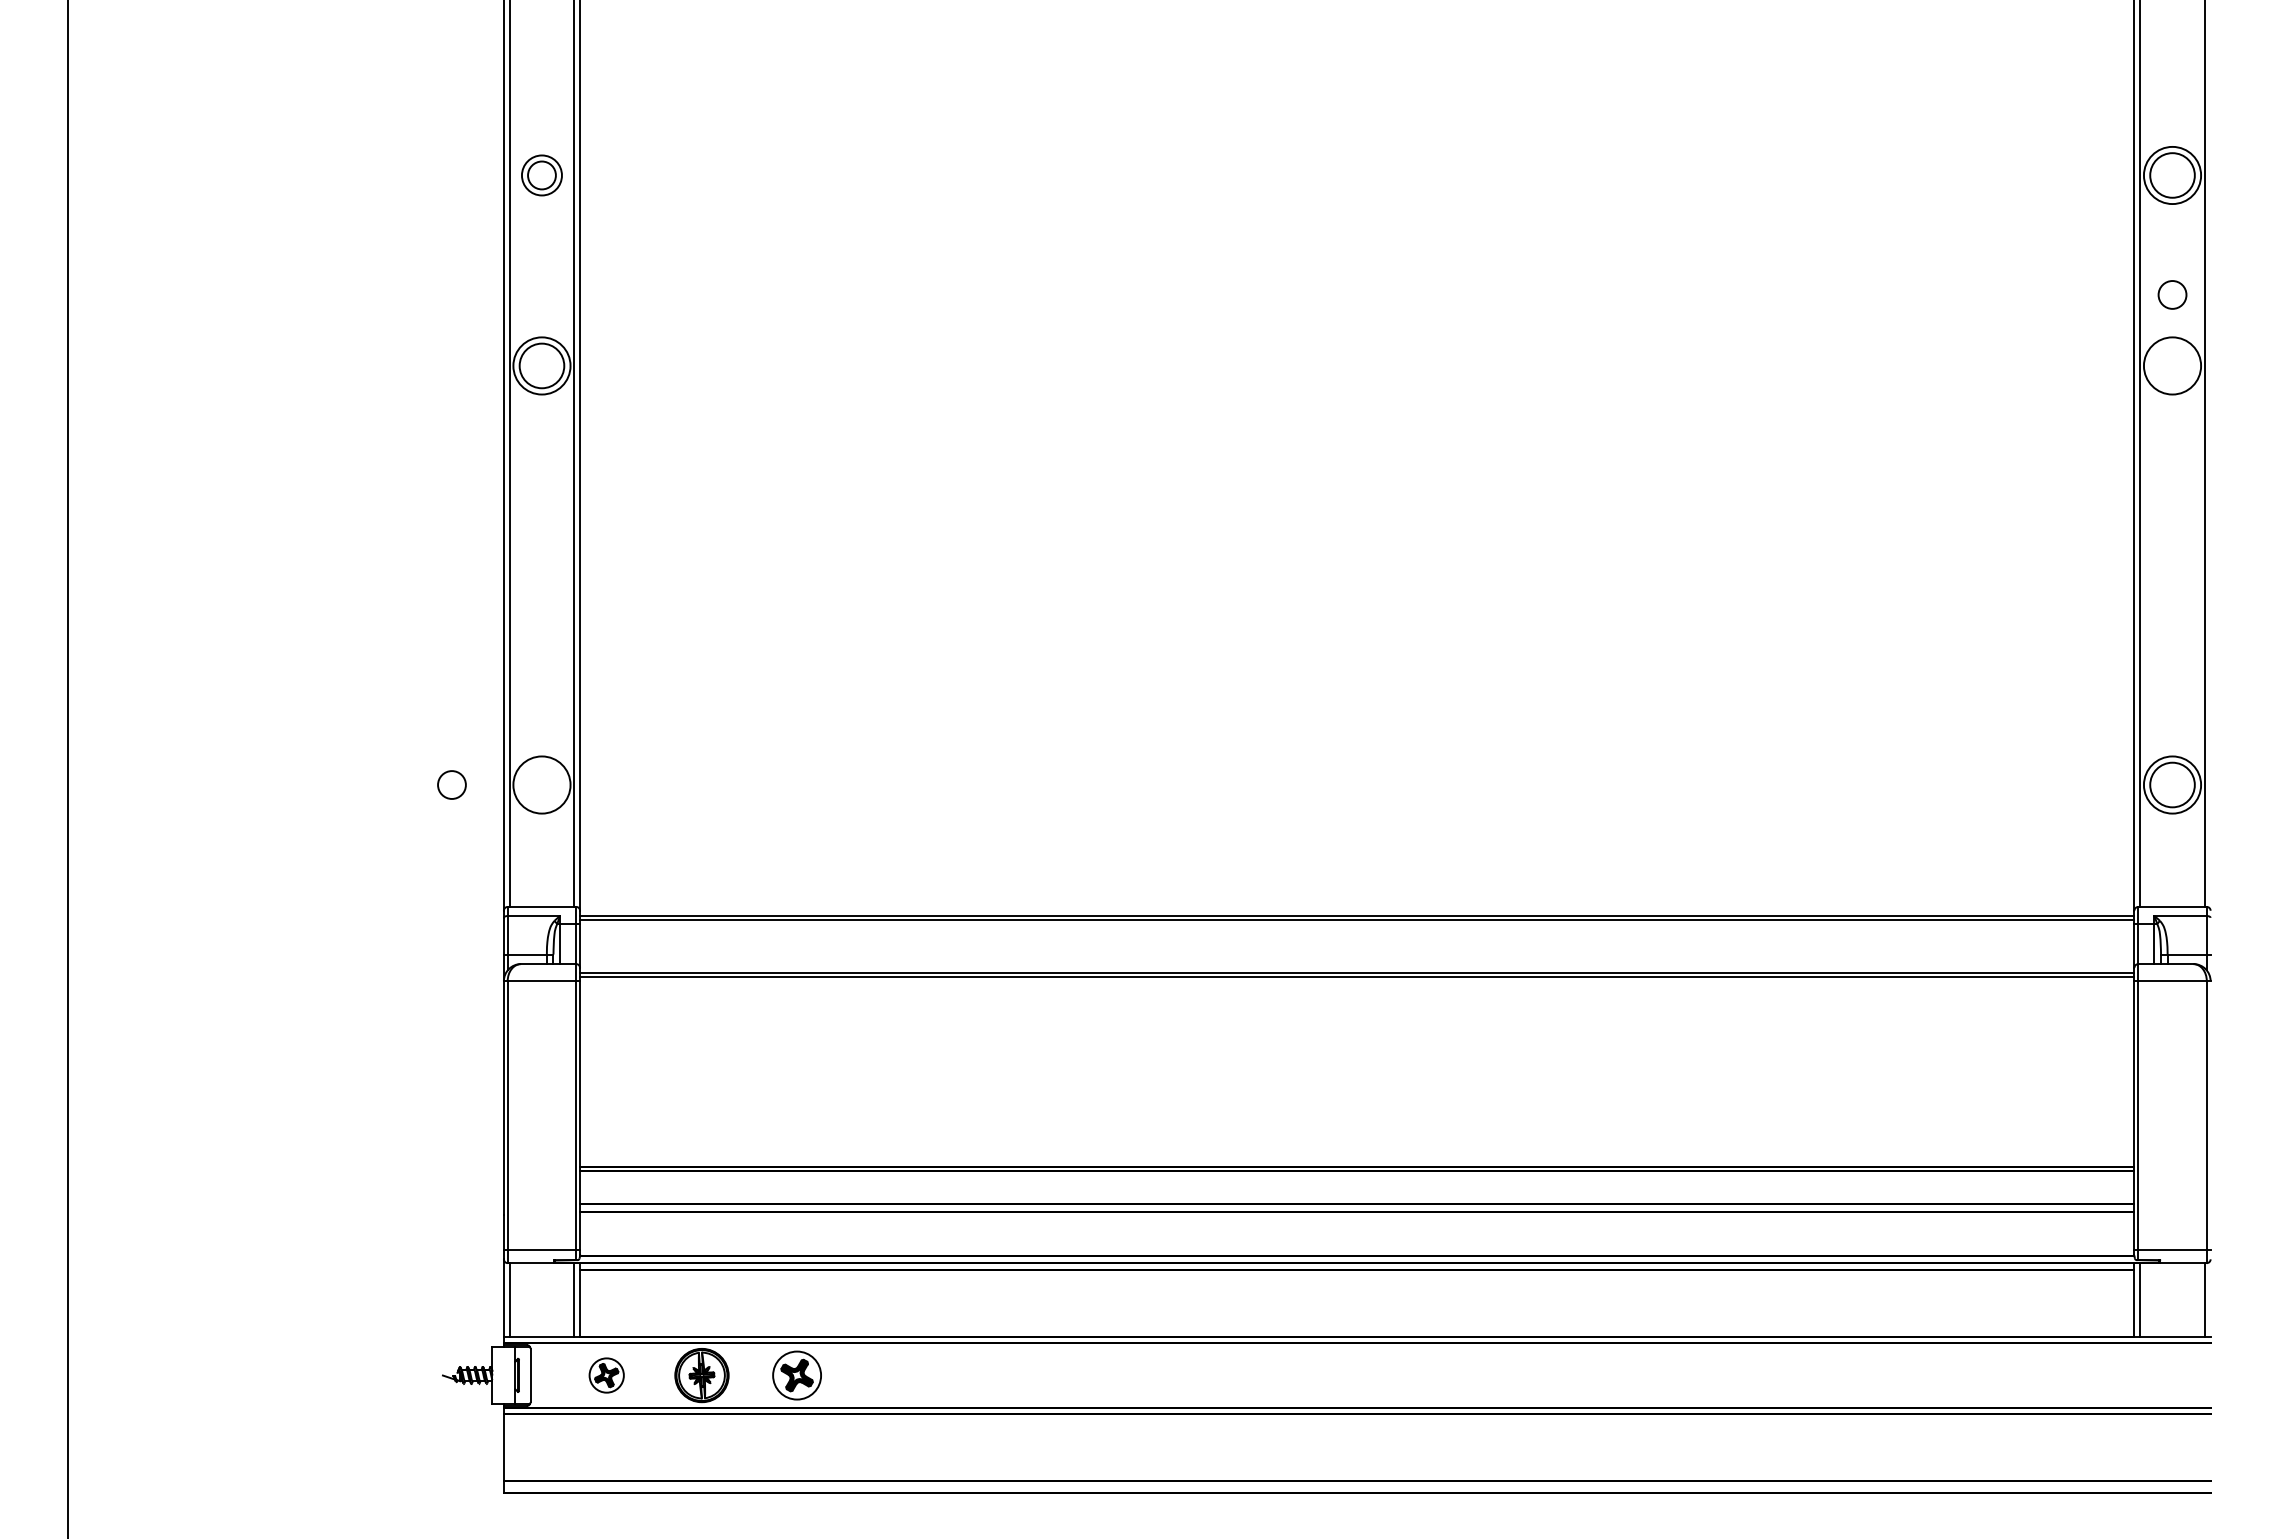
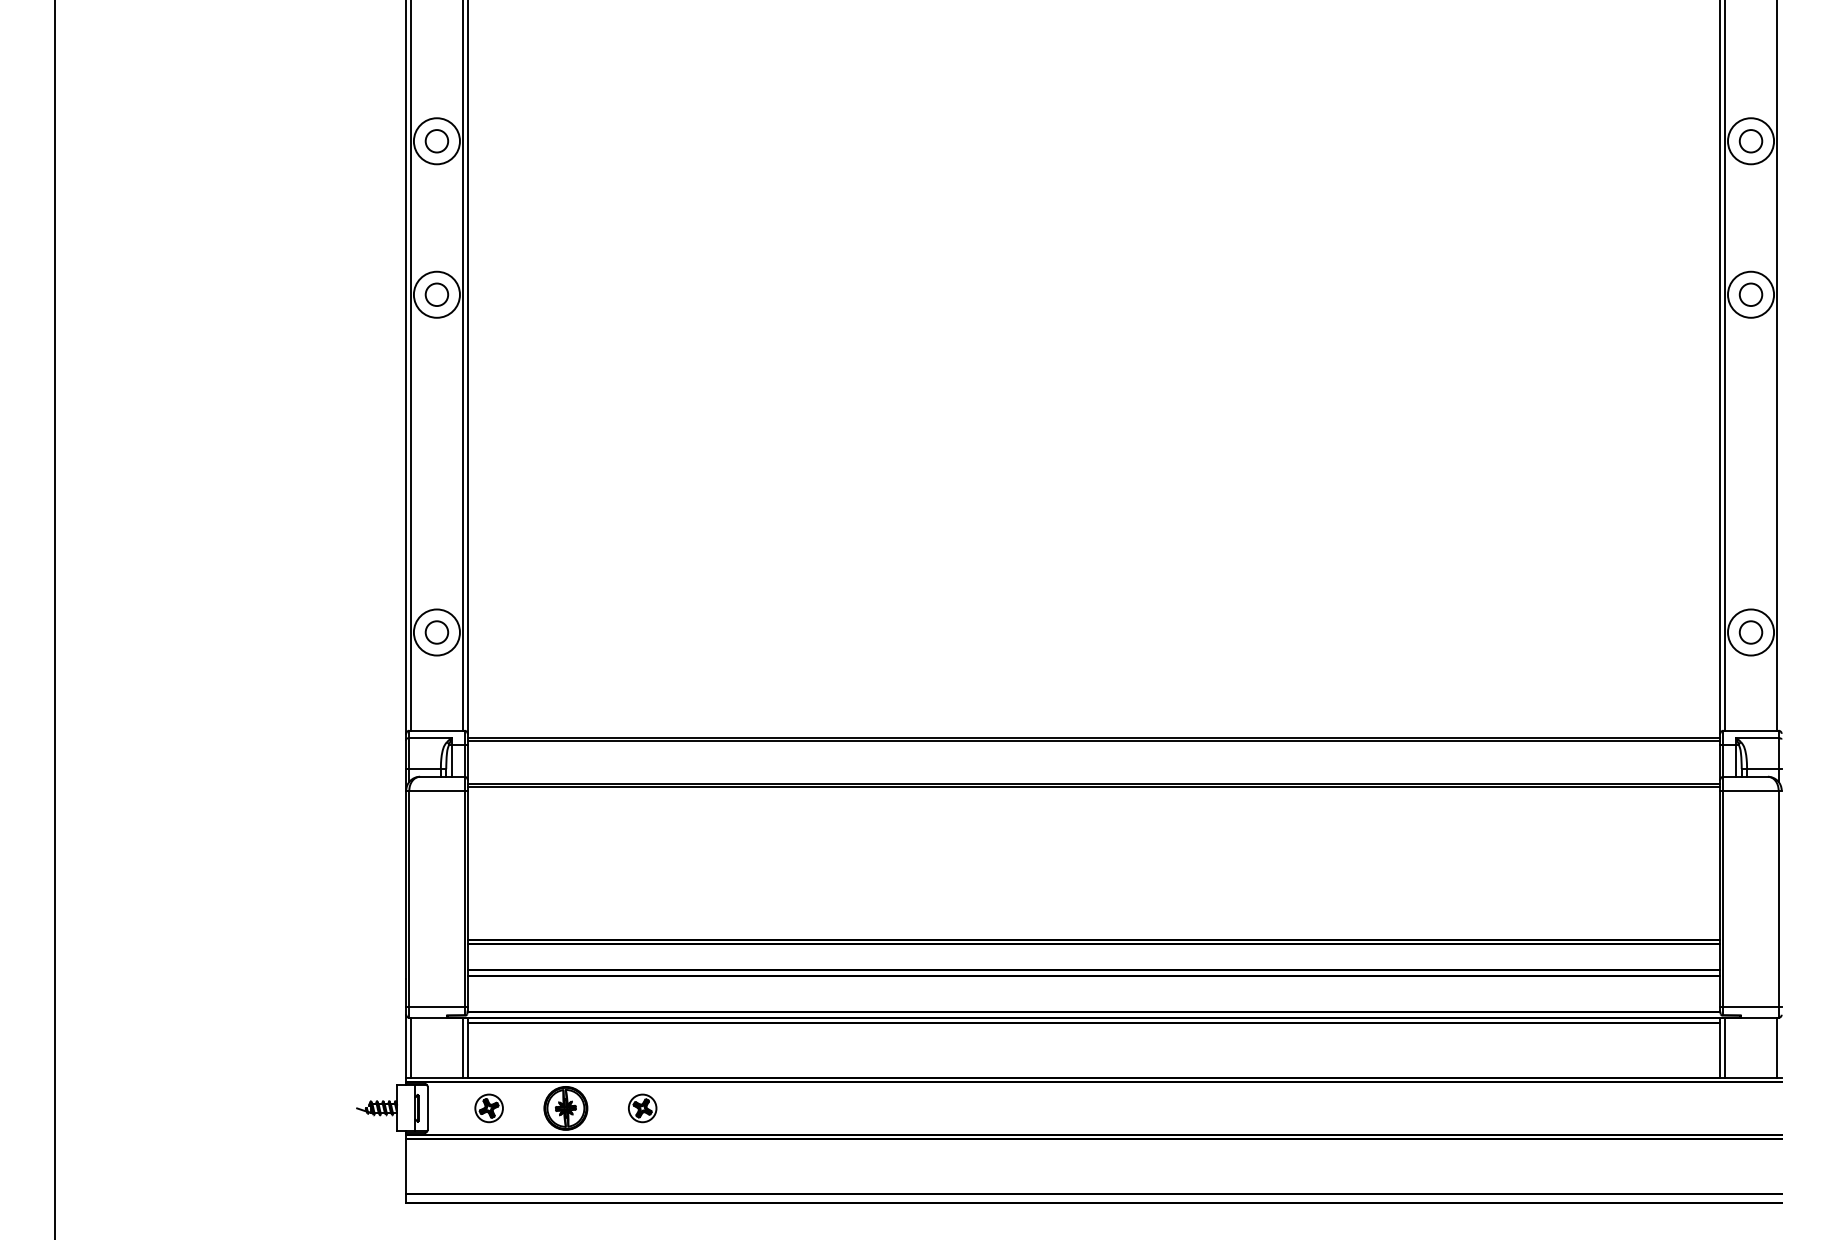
circle: (541, 175) -> (436, 141), size x1.43
circle: (2172, 175) -> (1750, 141), size x0.62
circle: (2172, 294) -> (1750, 294), moved
circle: (541, 365) -> (436, 294), size x0.62
circle: (451, 784) -> (436, 632), moved
circle: (2172, 784) -> (1750, 632), size x0.62
part: (797, 1375) -> (642, 1108), size x0.71

